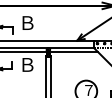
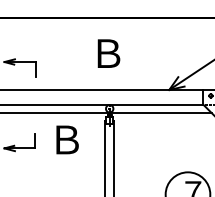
text: (27, 22) -> (107, 52), moved

